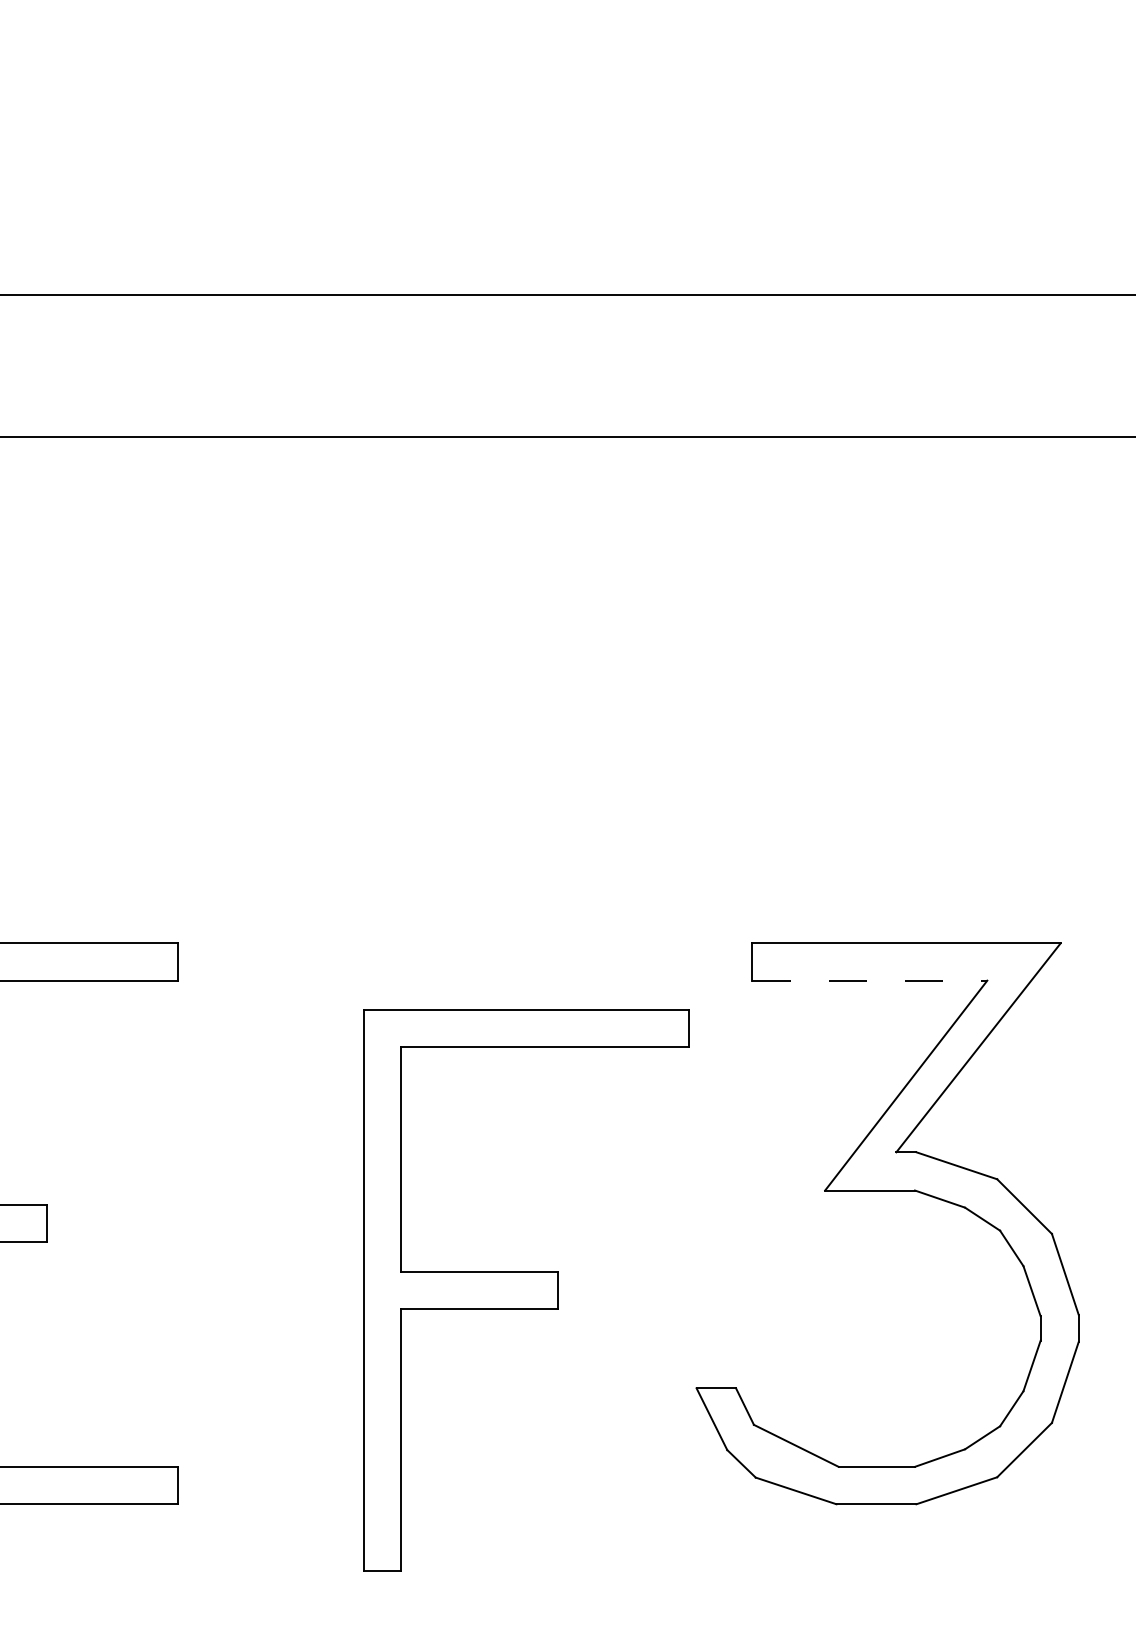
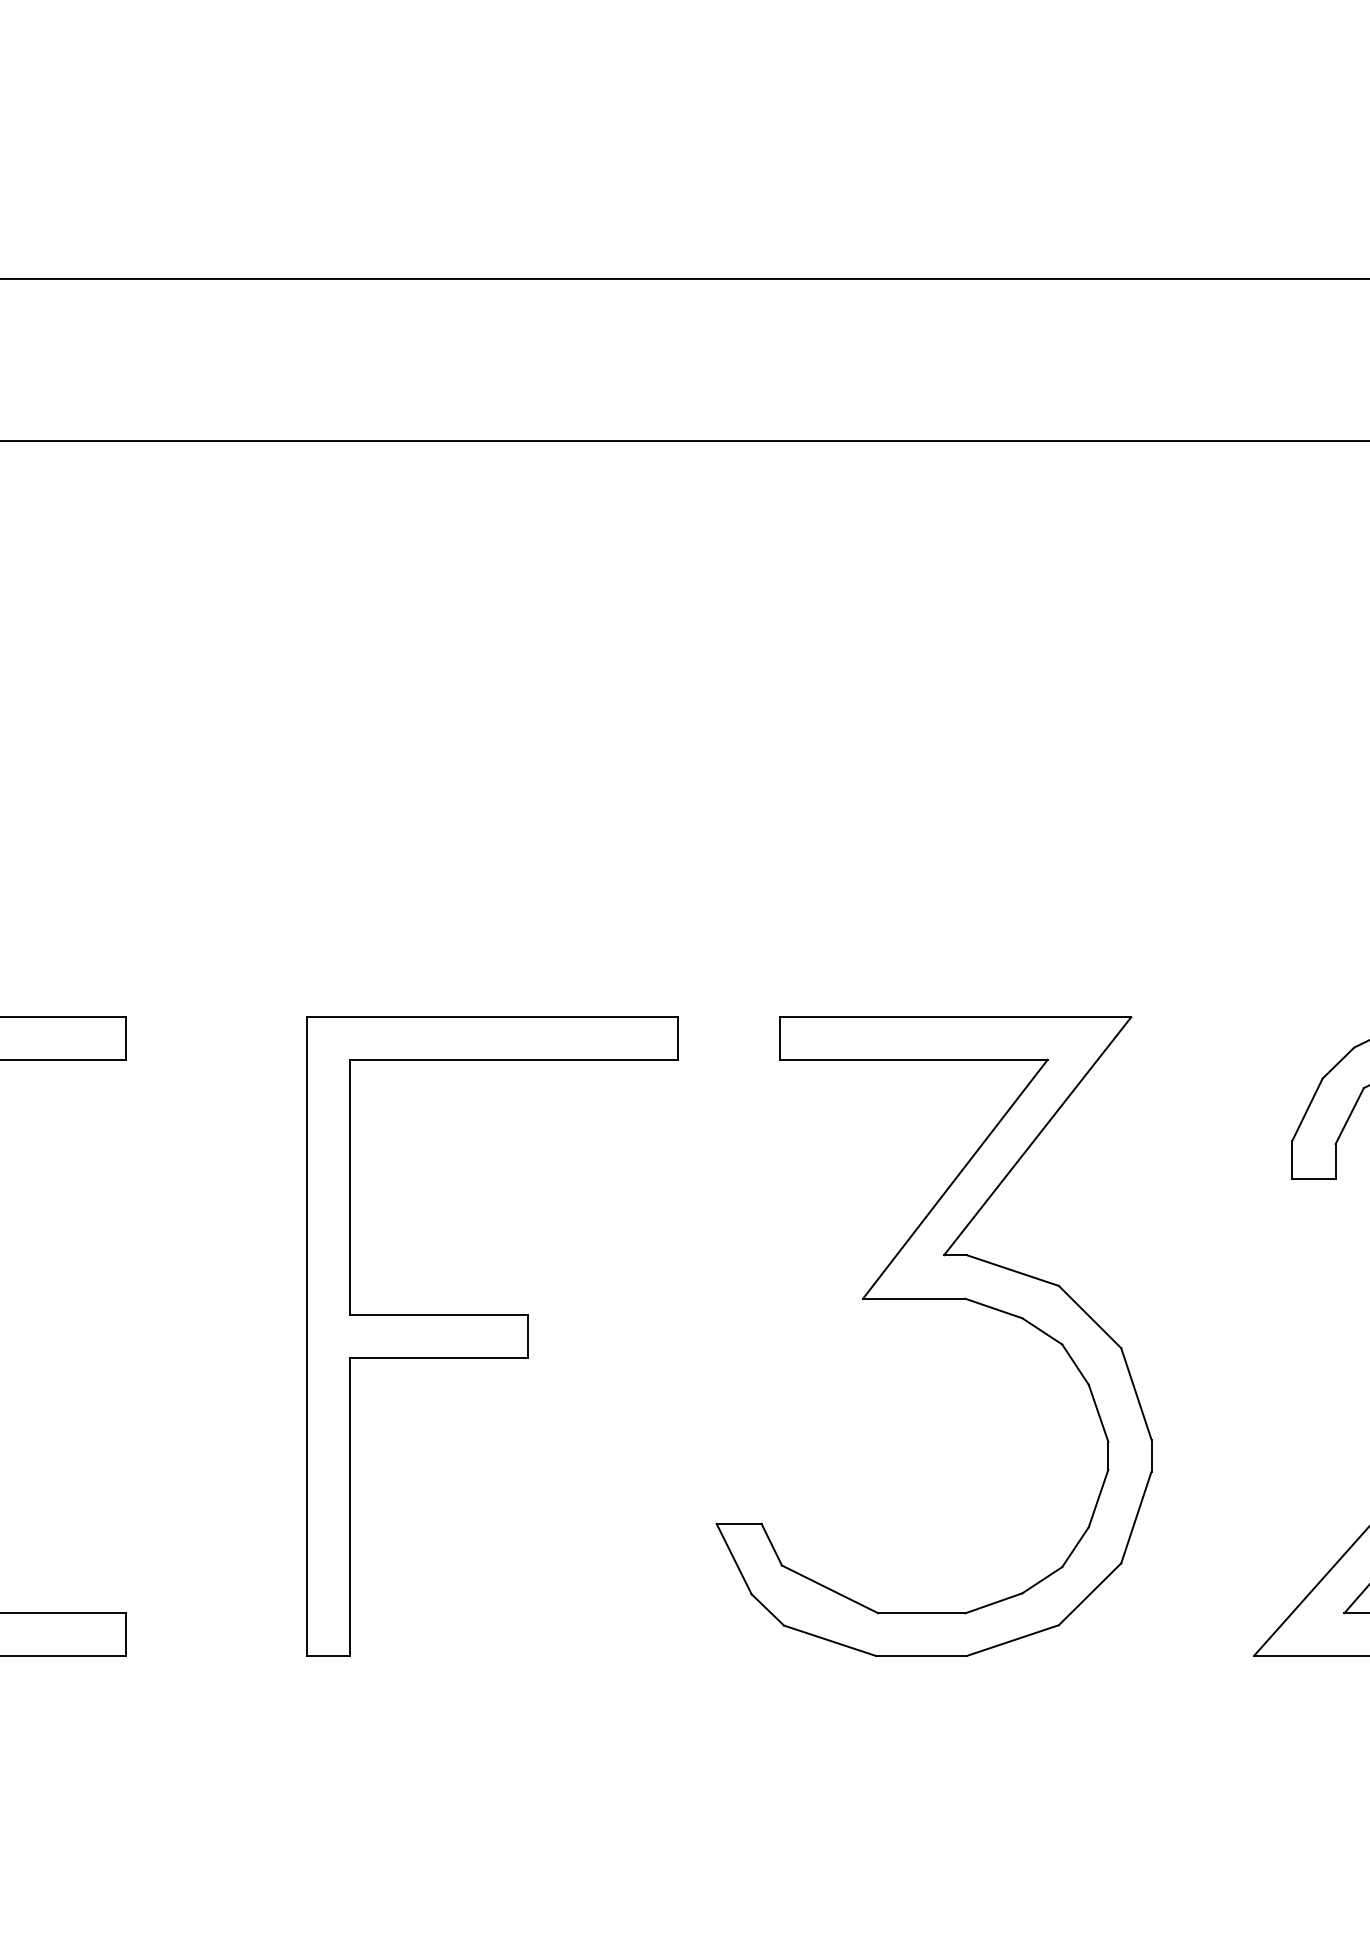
line: (869, 980) -> (913, 1059), dashed -> solid
part: (526, 1290) -> (492, 1336), moved

